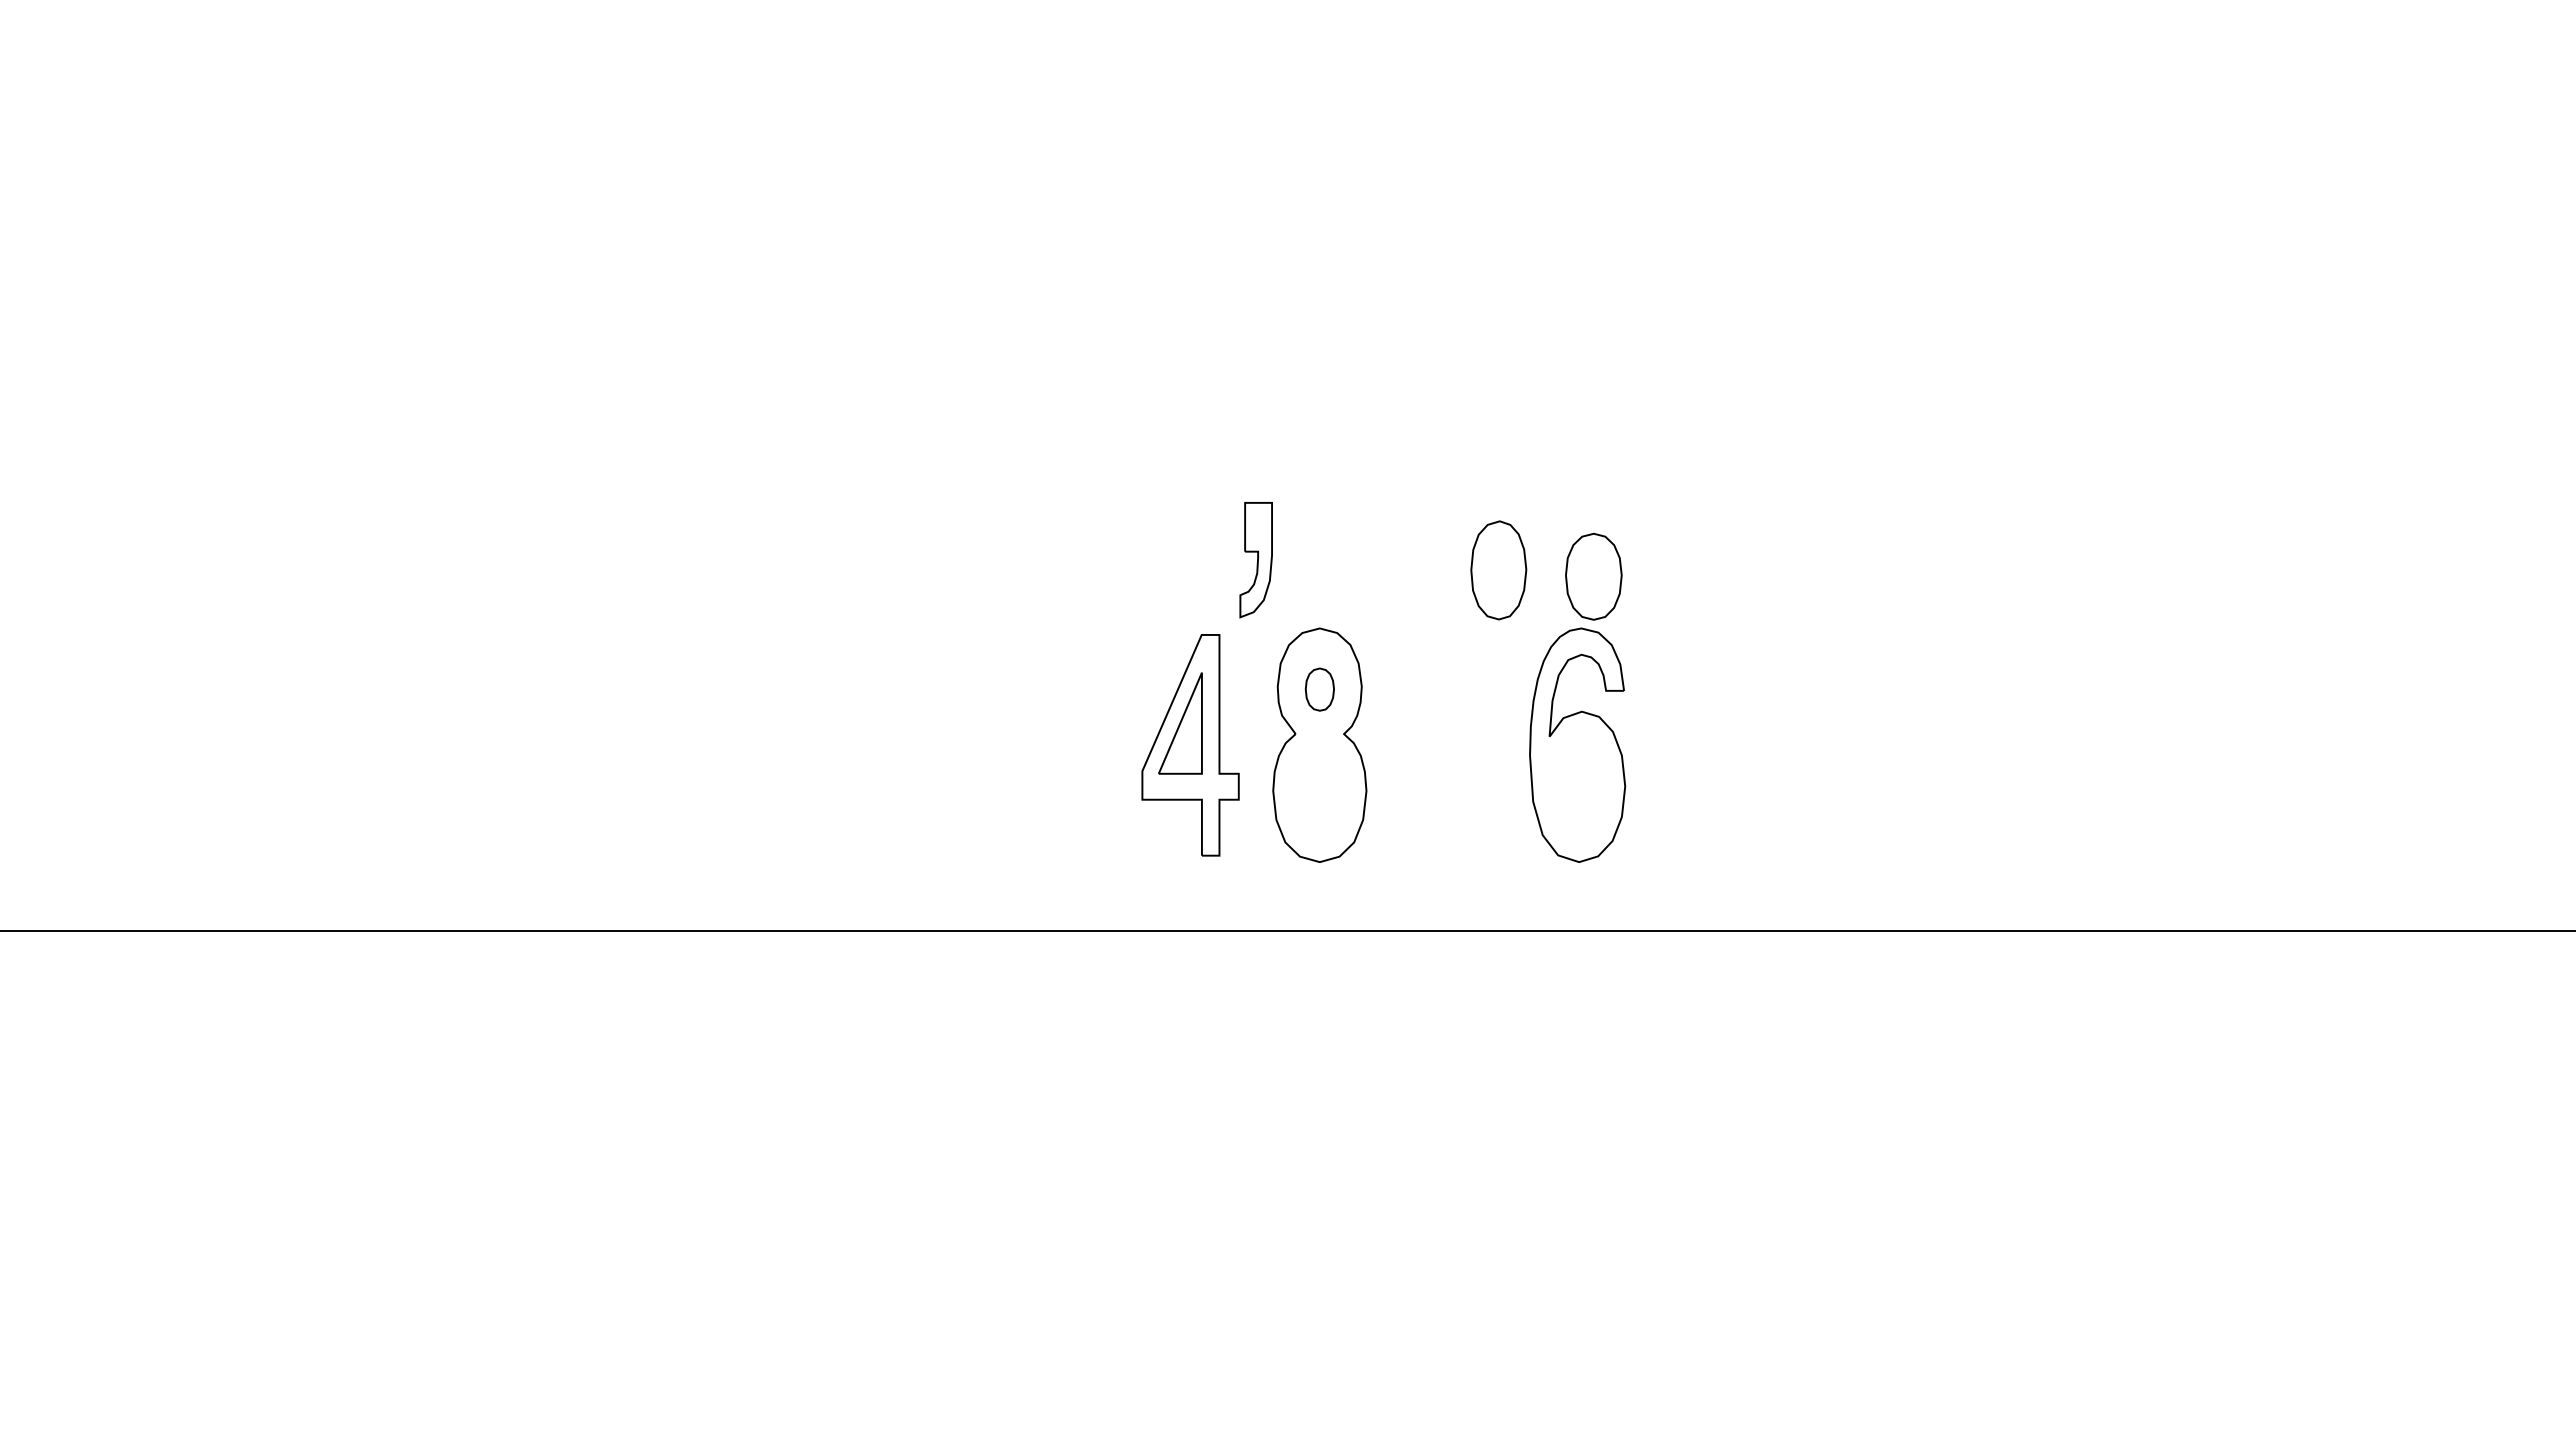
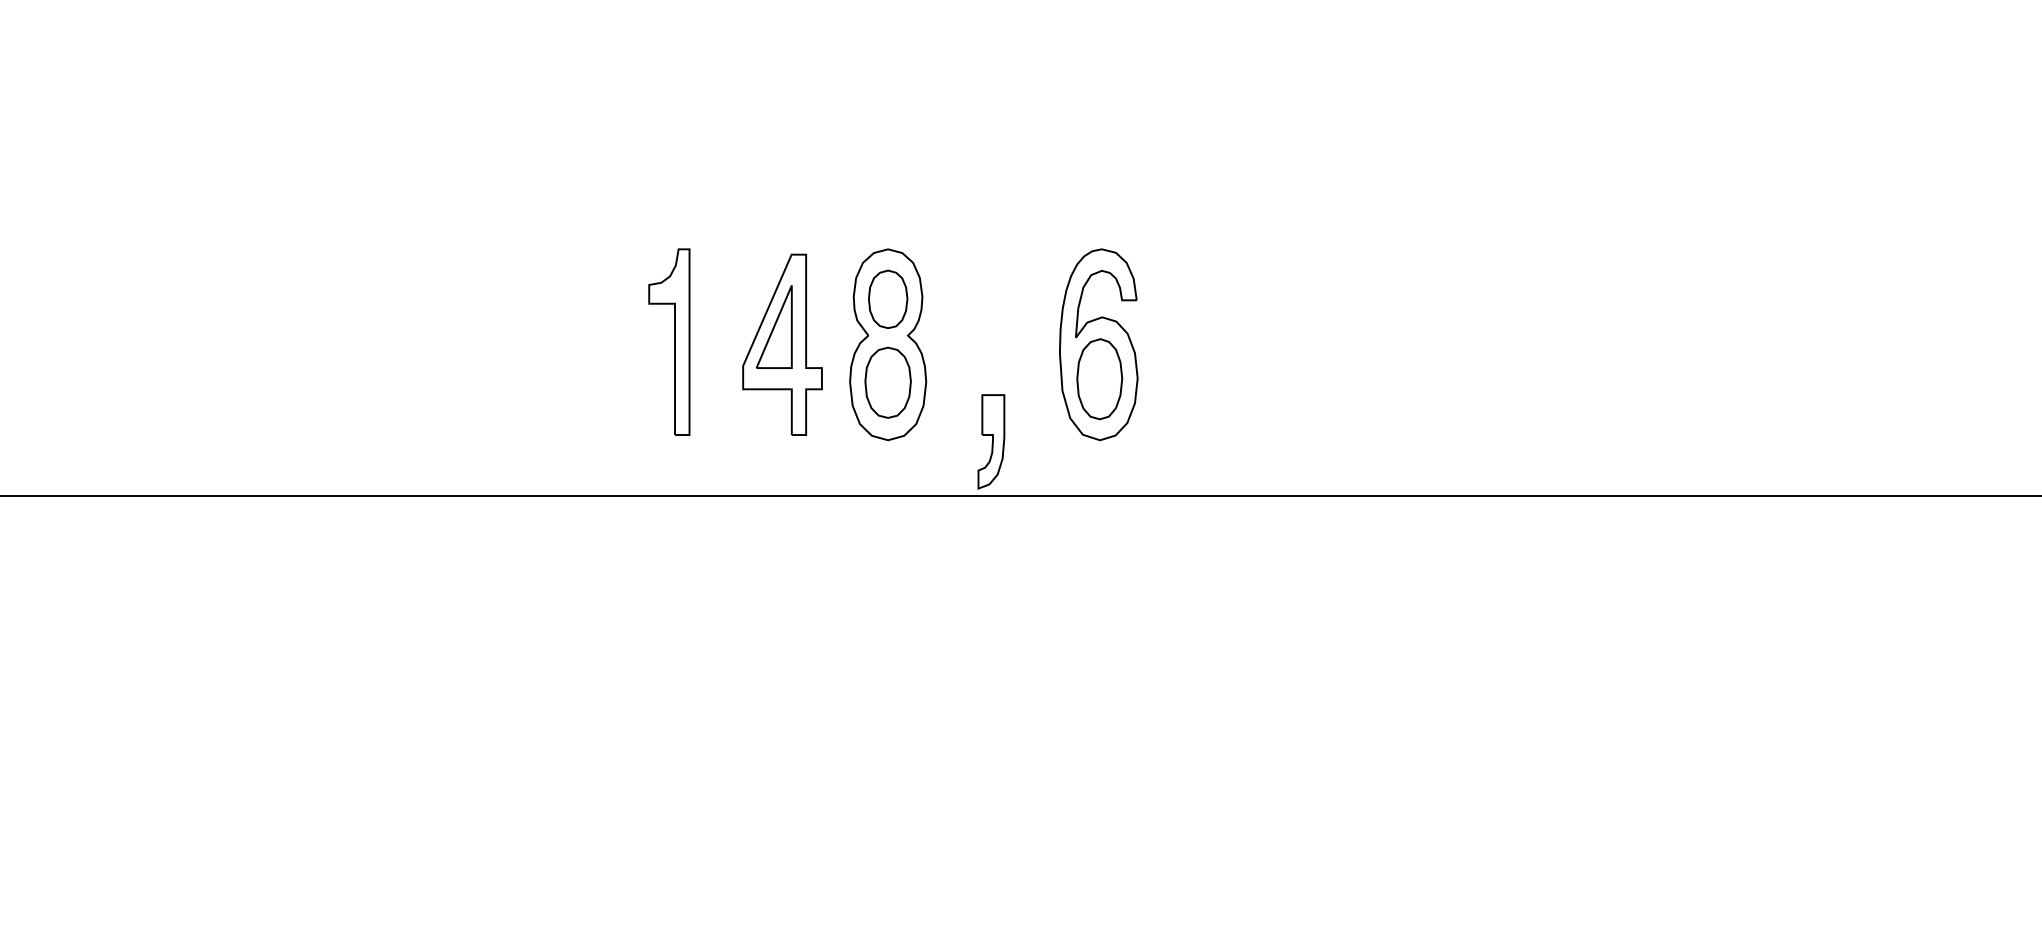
part: (1255, 560) -> (990, 442), moved
part: (1498, 570) -> (1099, 379), moved
part: (1593, 576) -> (887, 382), moved
part: (1319, 689) -> (887, 299), size x1.67
part: (1058, 741) -> (674, 341), added

